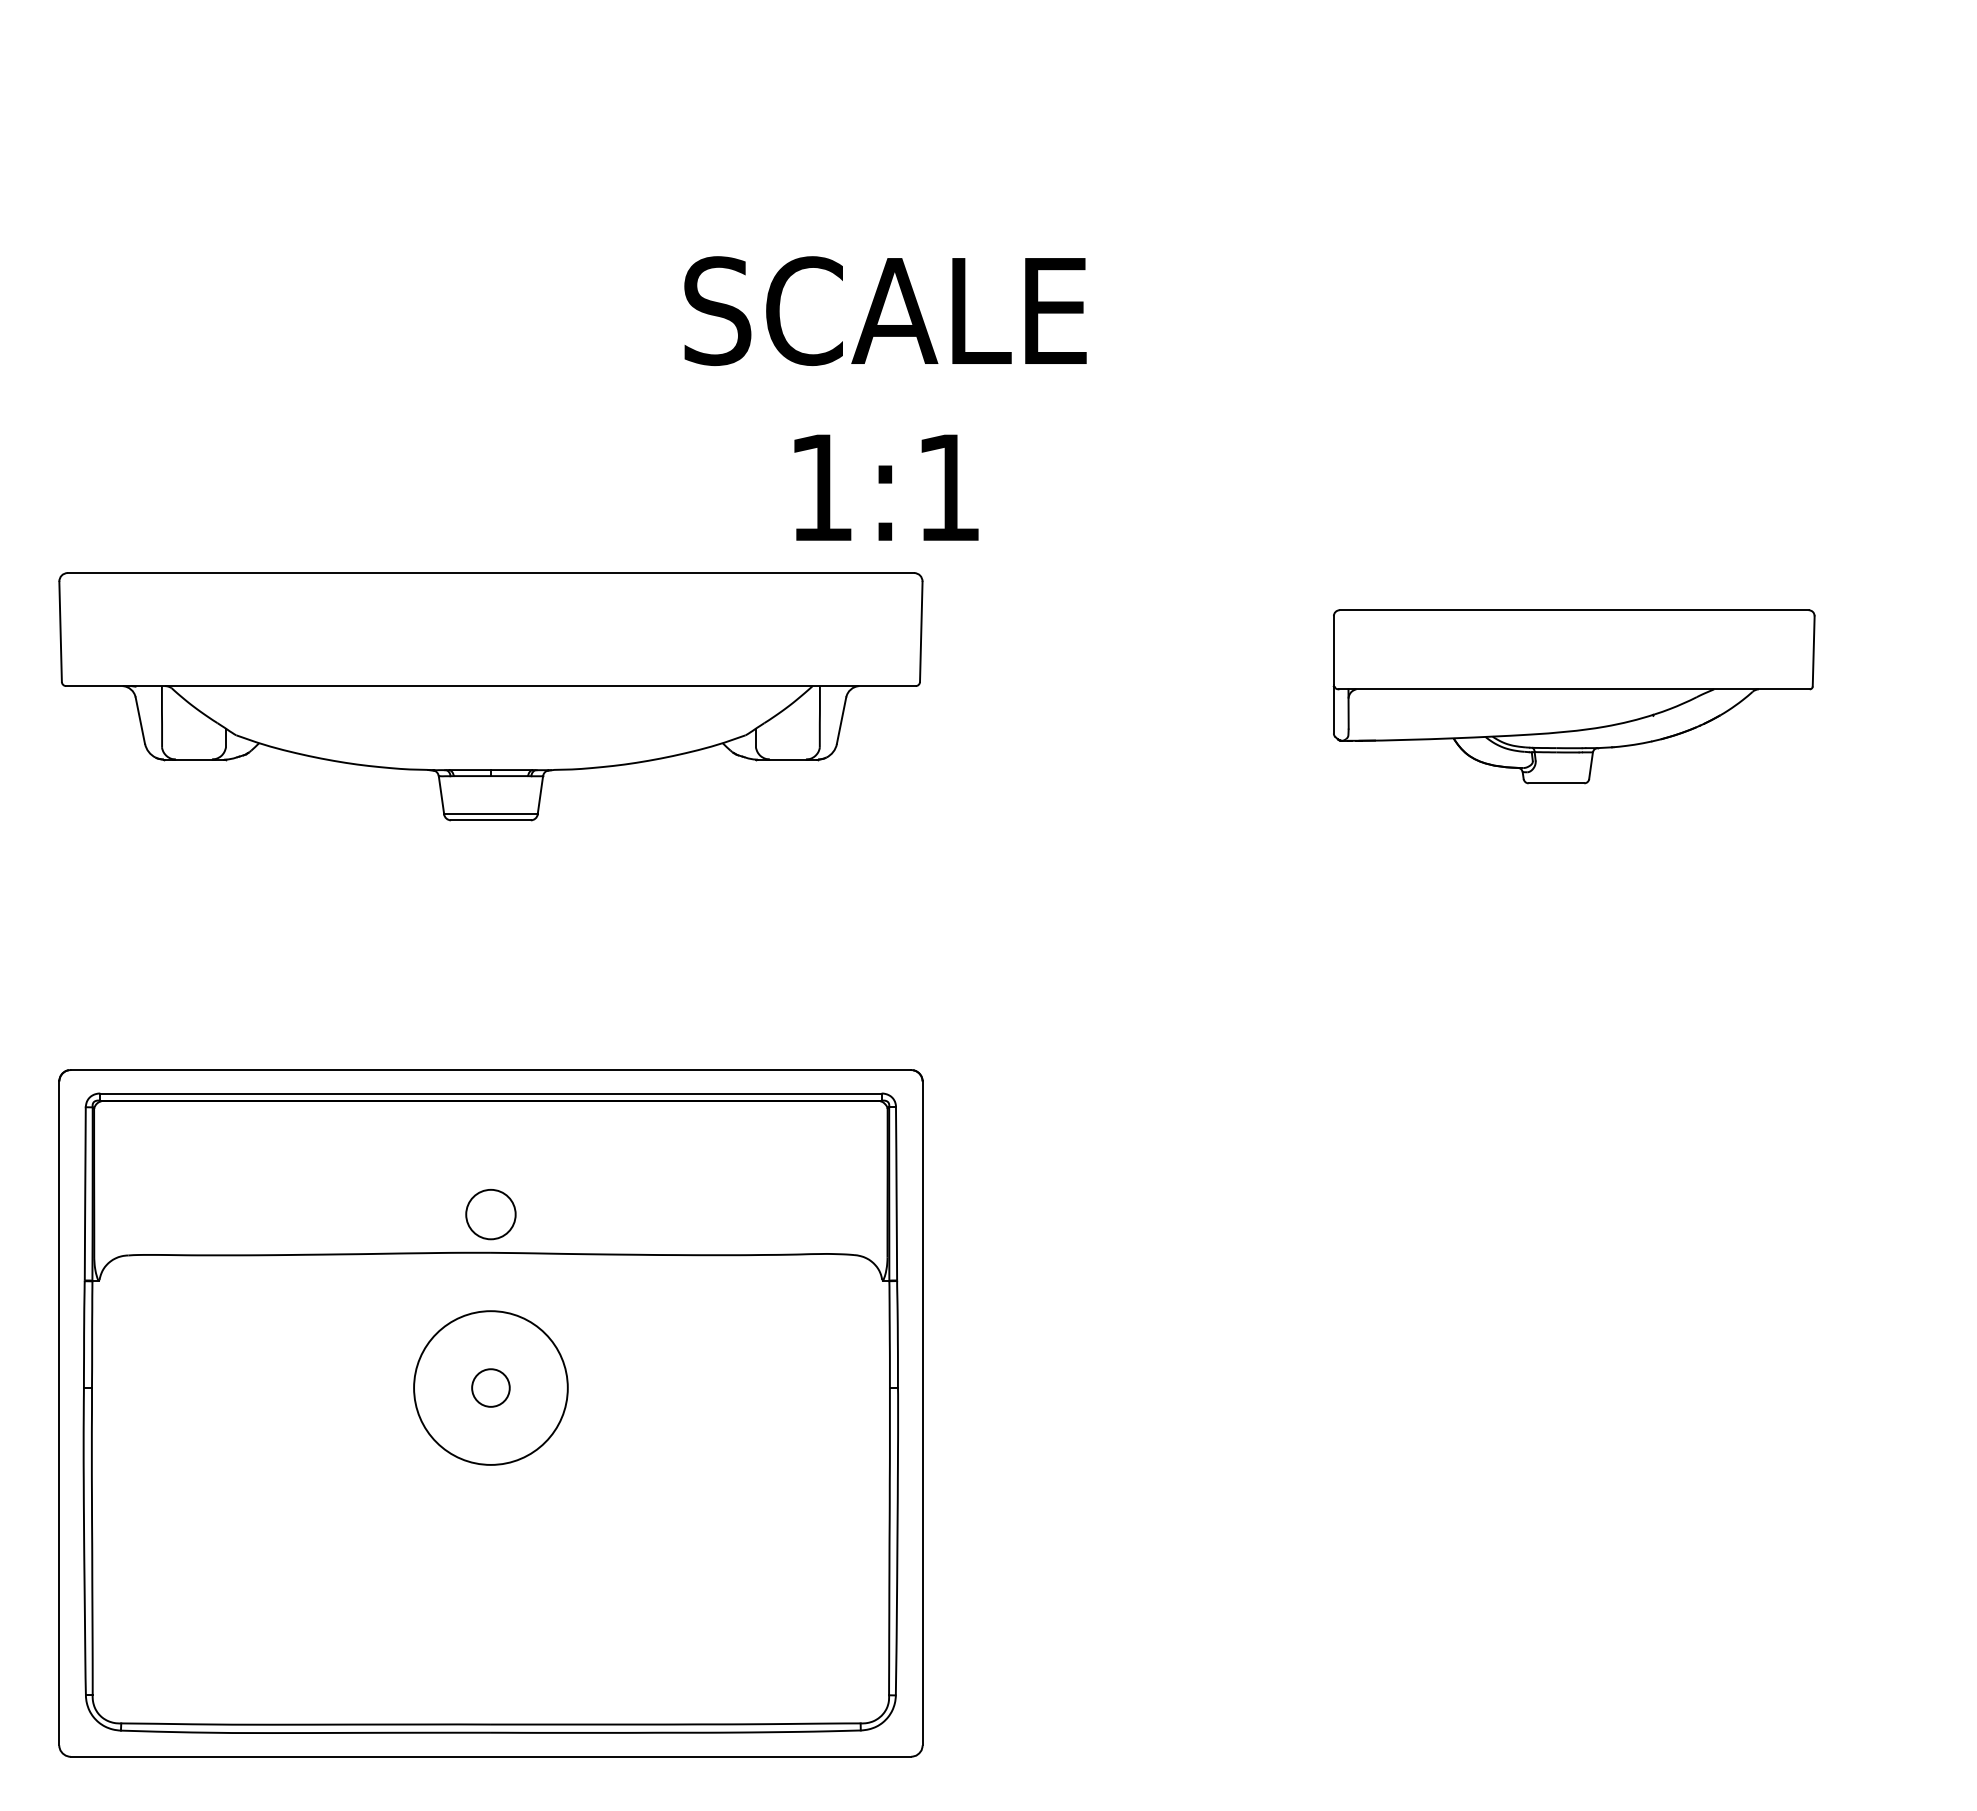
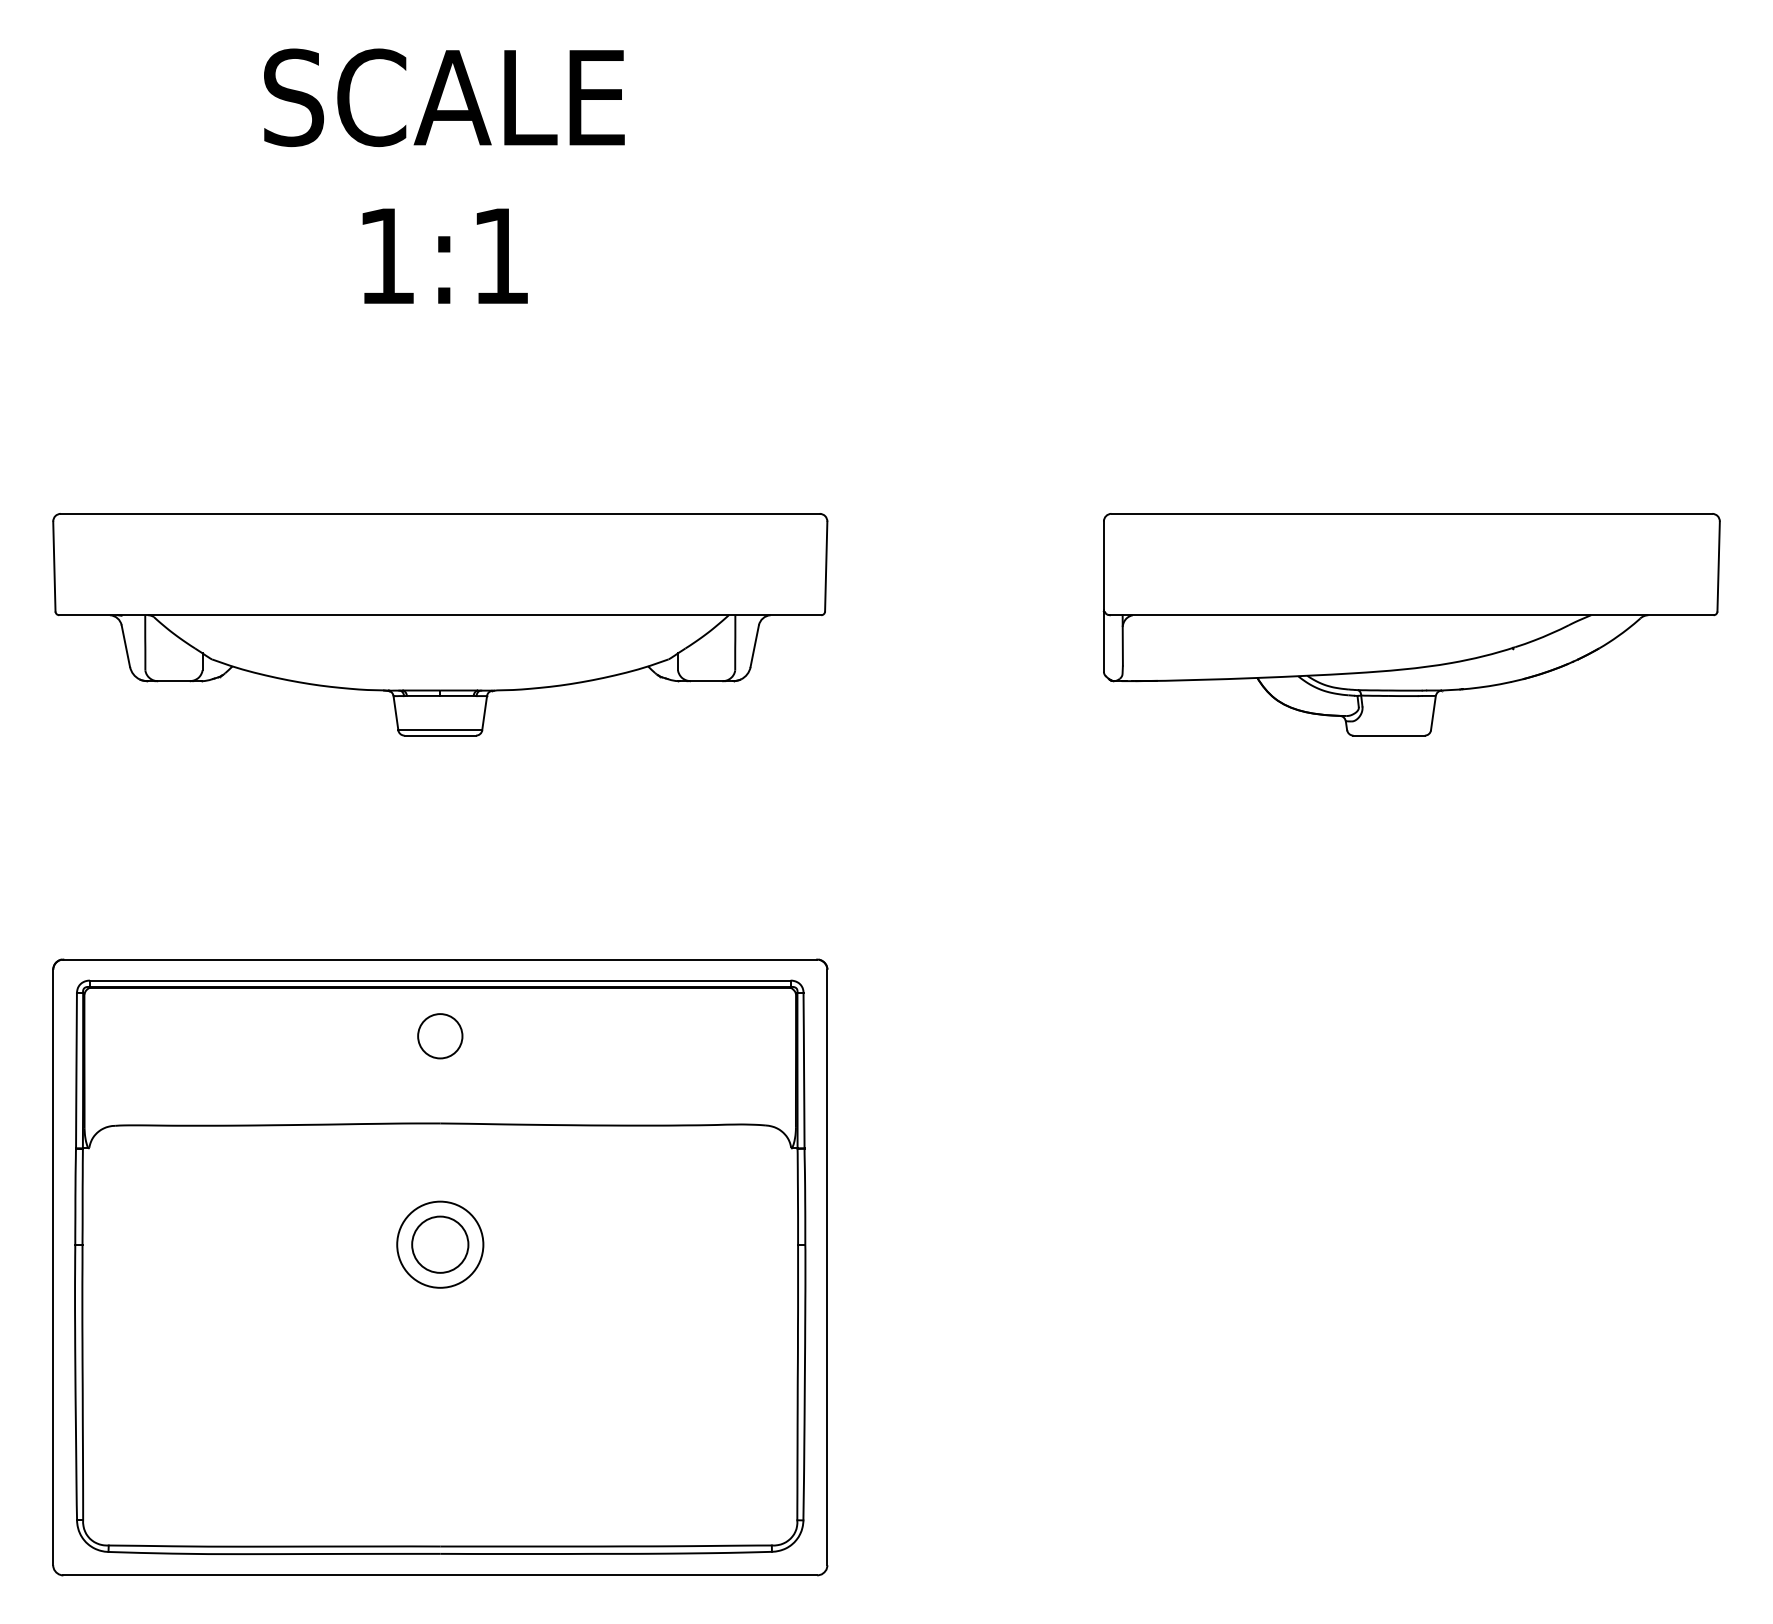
text: (885, 398) -> (444, 176), moved
part: (1573, 696) -> (1411, 624), size x1.43
circle: (490, 1214) -> (439, 1036), moved
circle: (490, 1387) -> (439, 1244), size x1.67
circle: (490, 1388) -> (439, 1245), size x0.62

